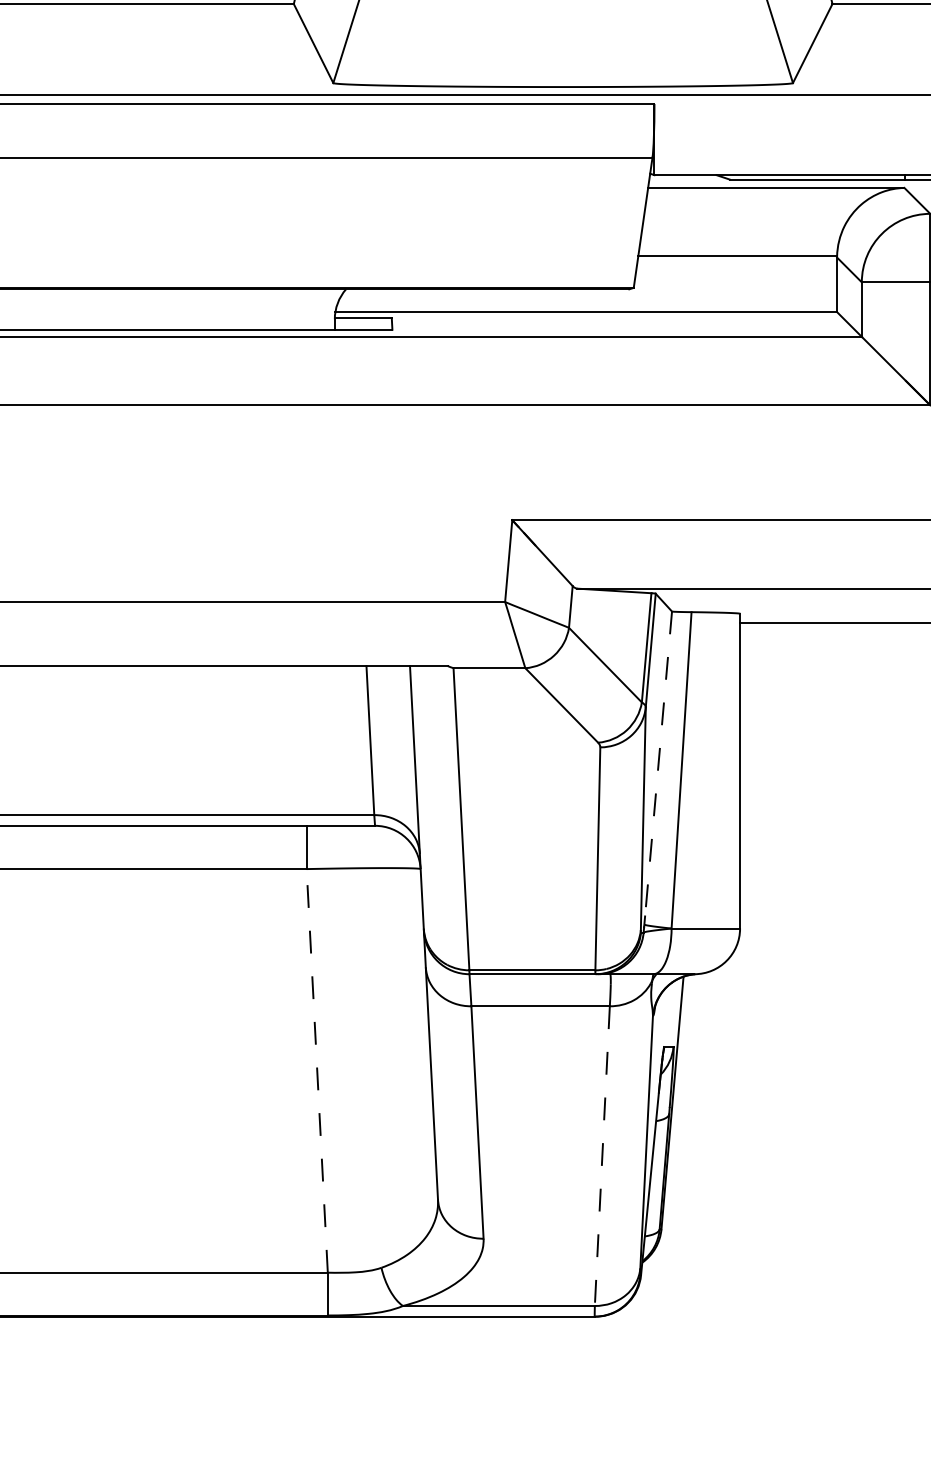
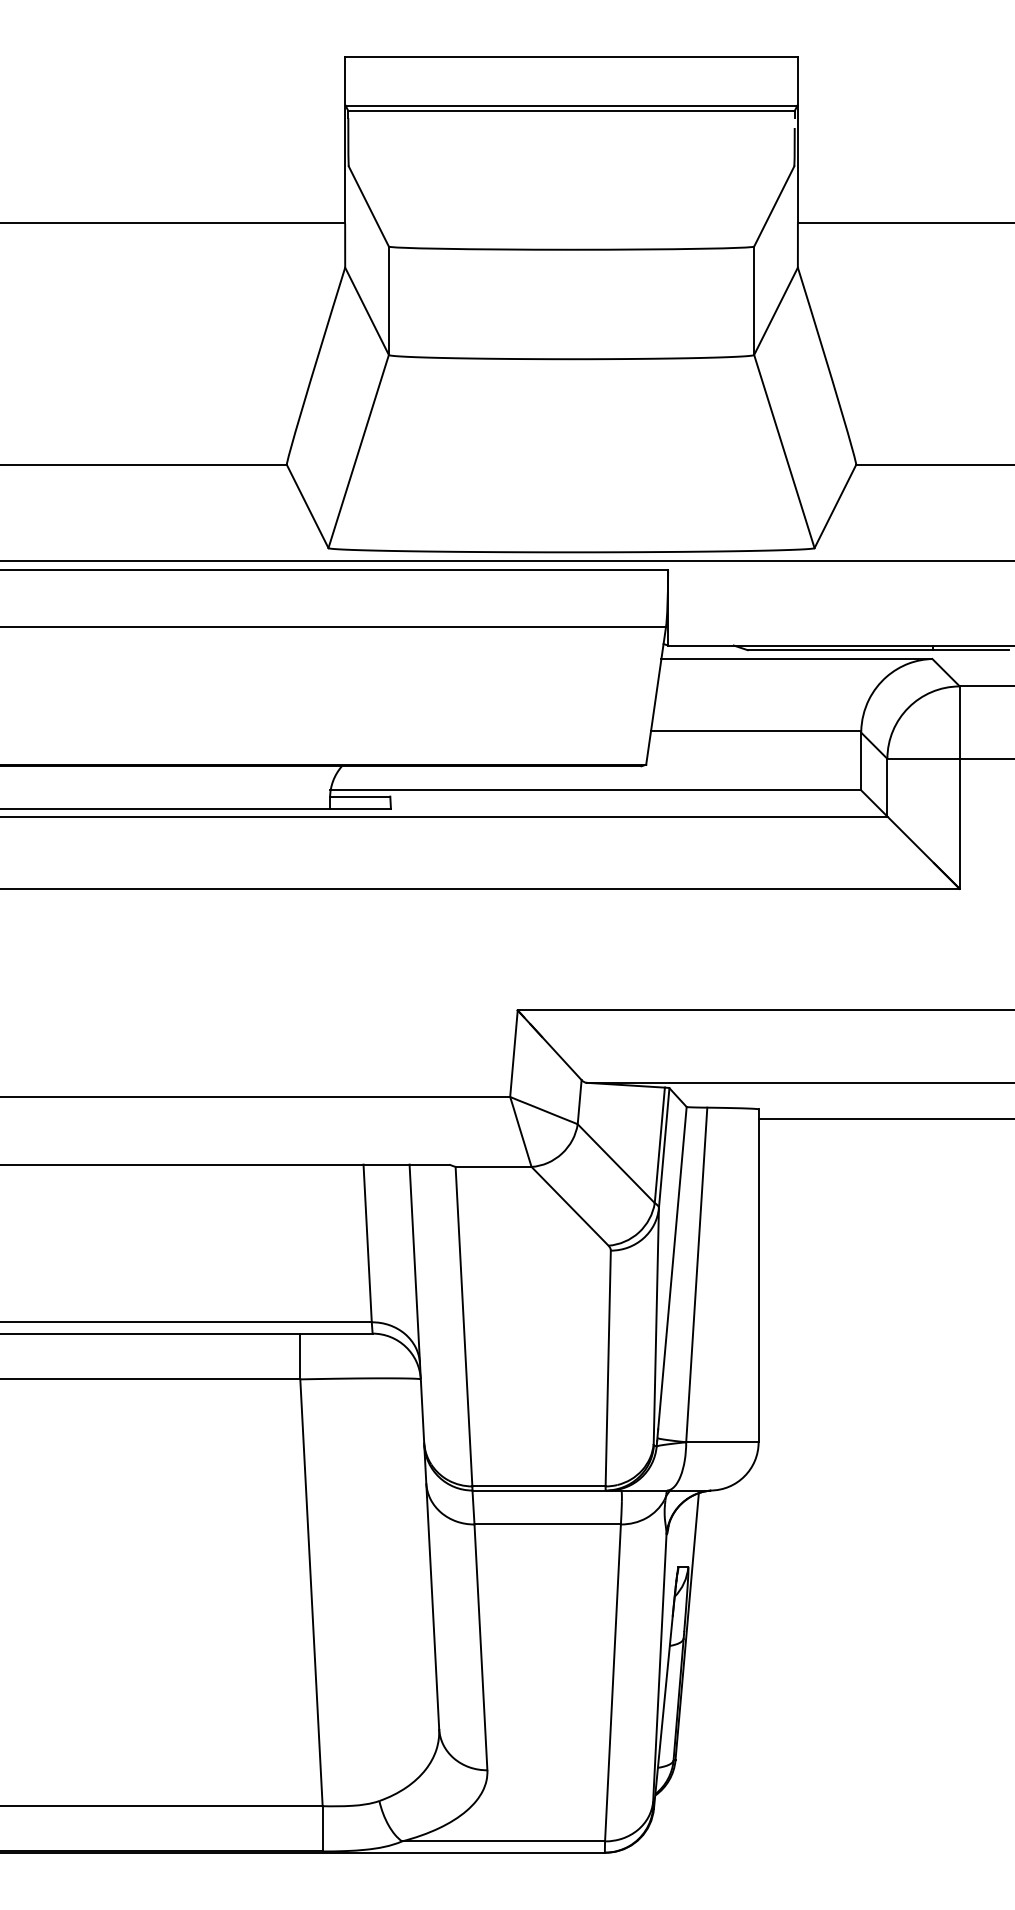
line: (658, 764) -> (672, 1268), dashed -> solid
line: (317, 1070) -> (311, 1592), dashed -> solid
line: (601, 1155) -> (612, 1682), dashed -> solid

